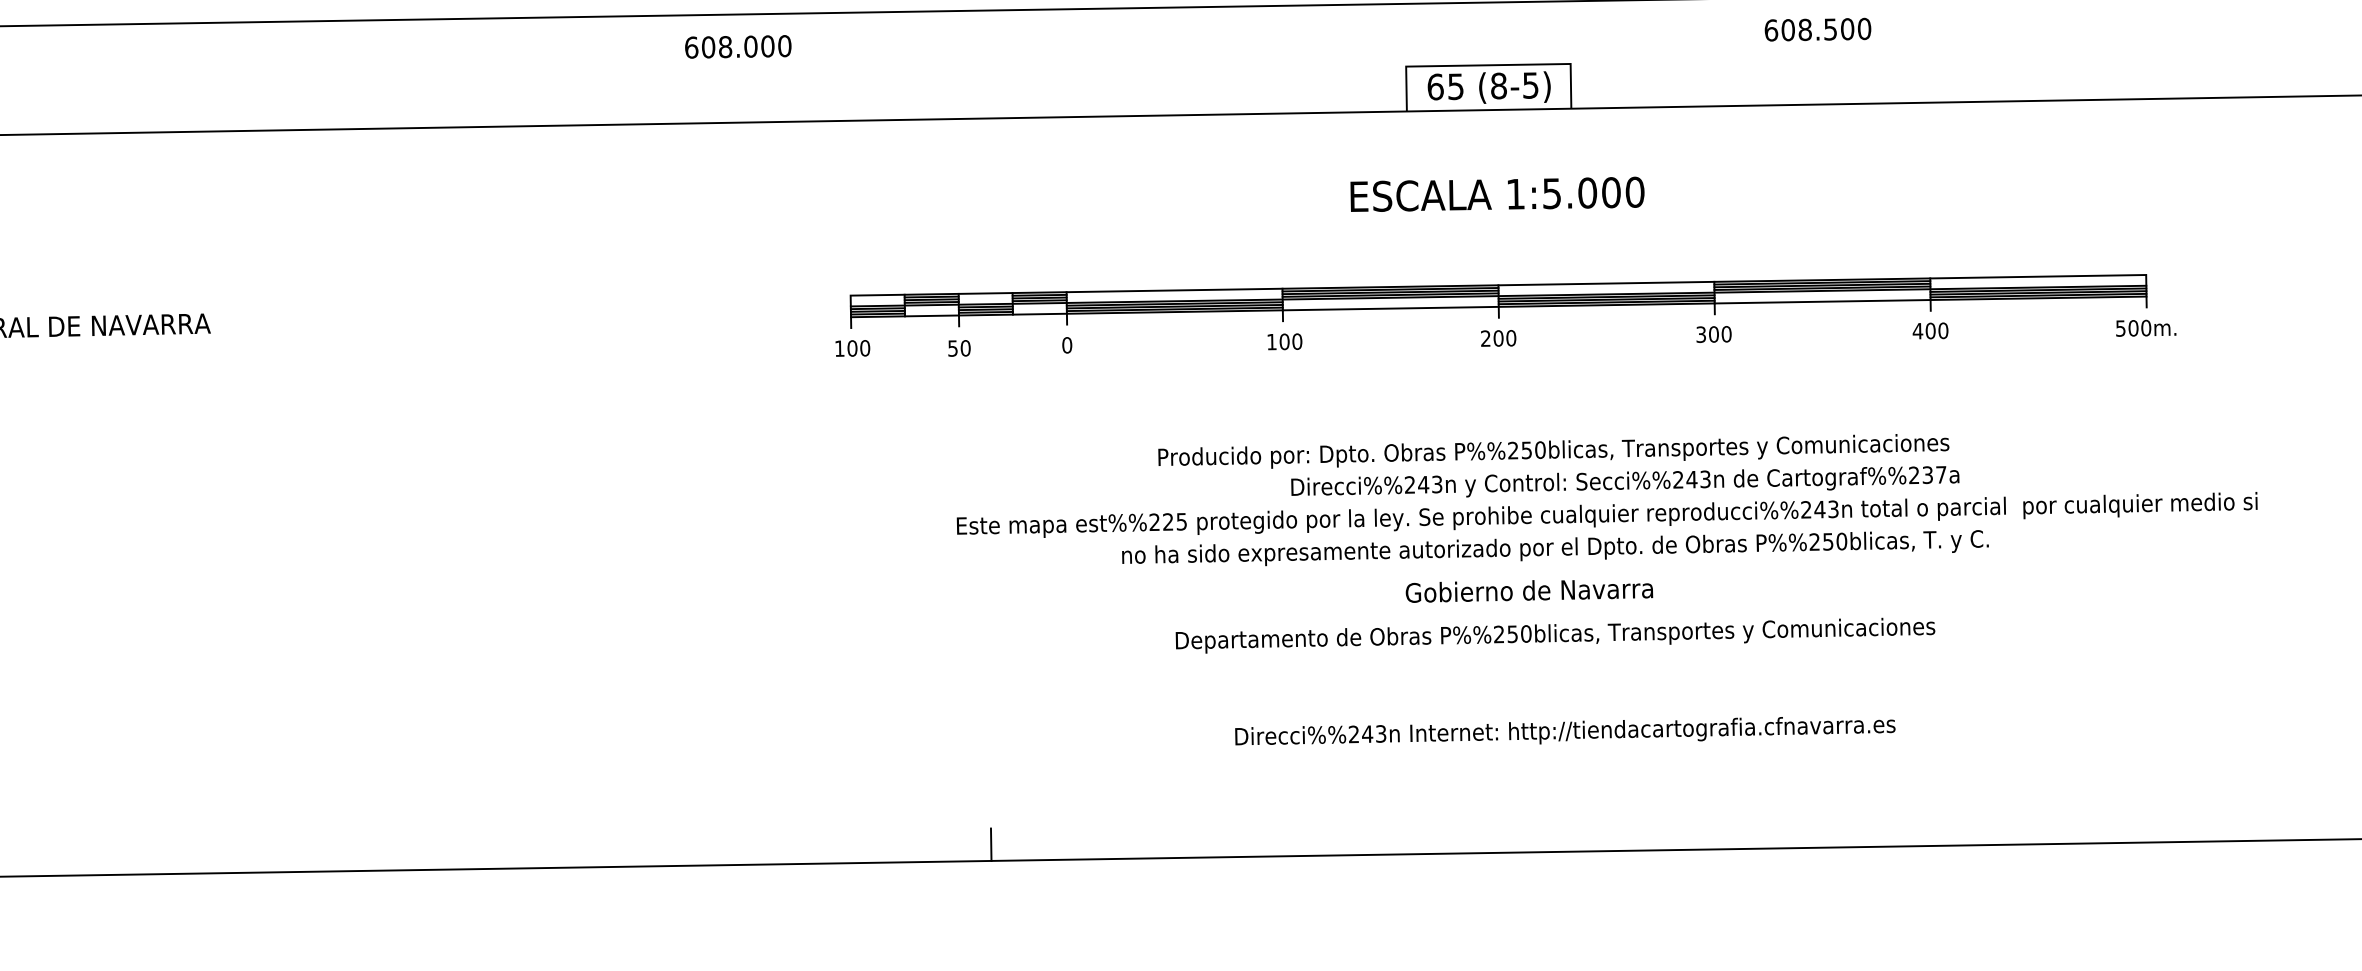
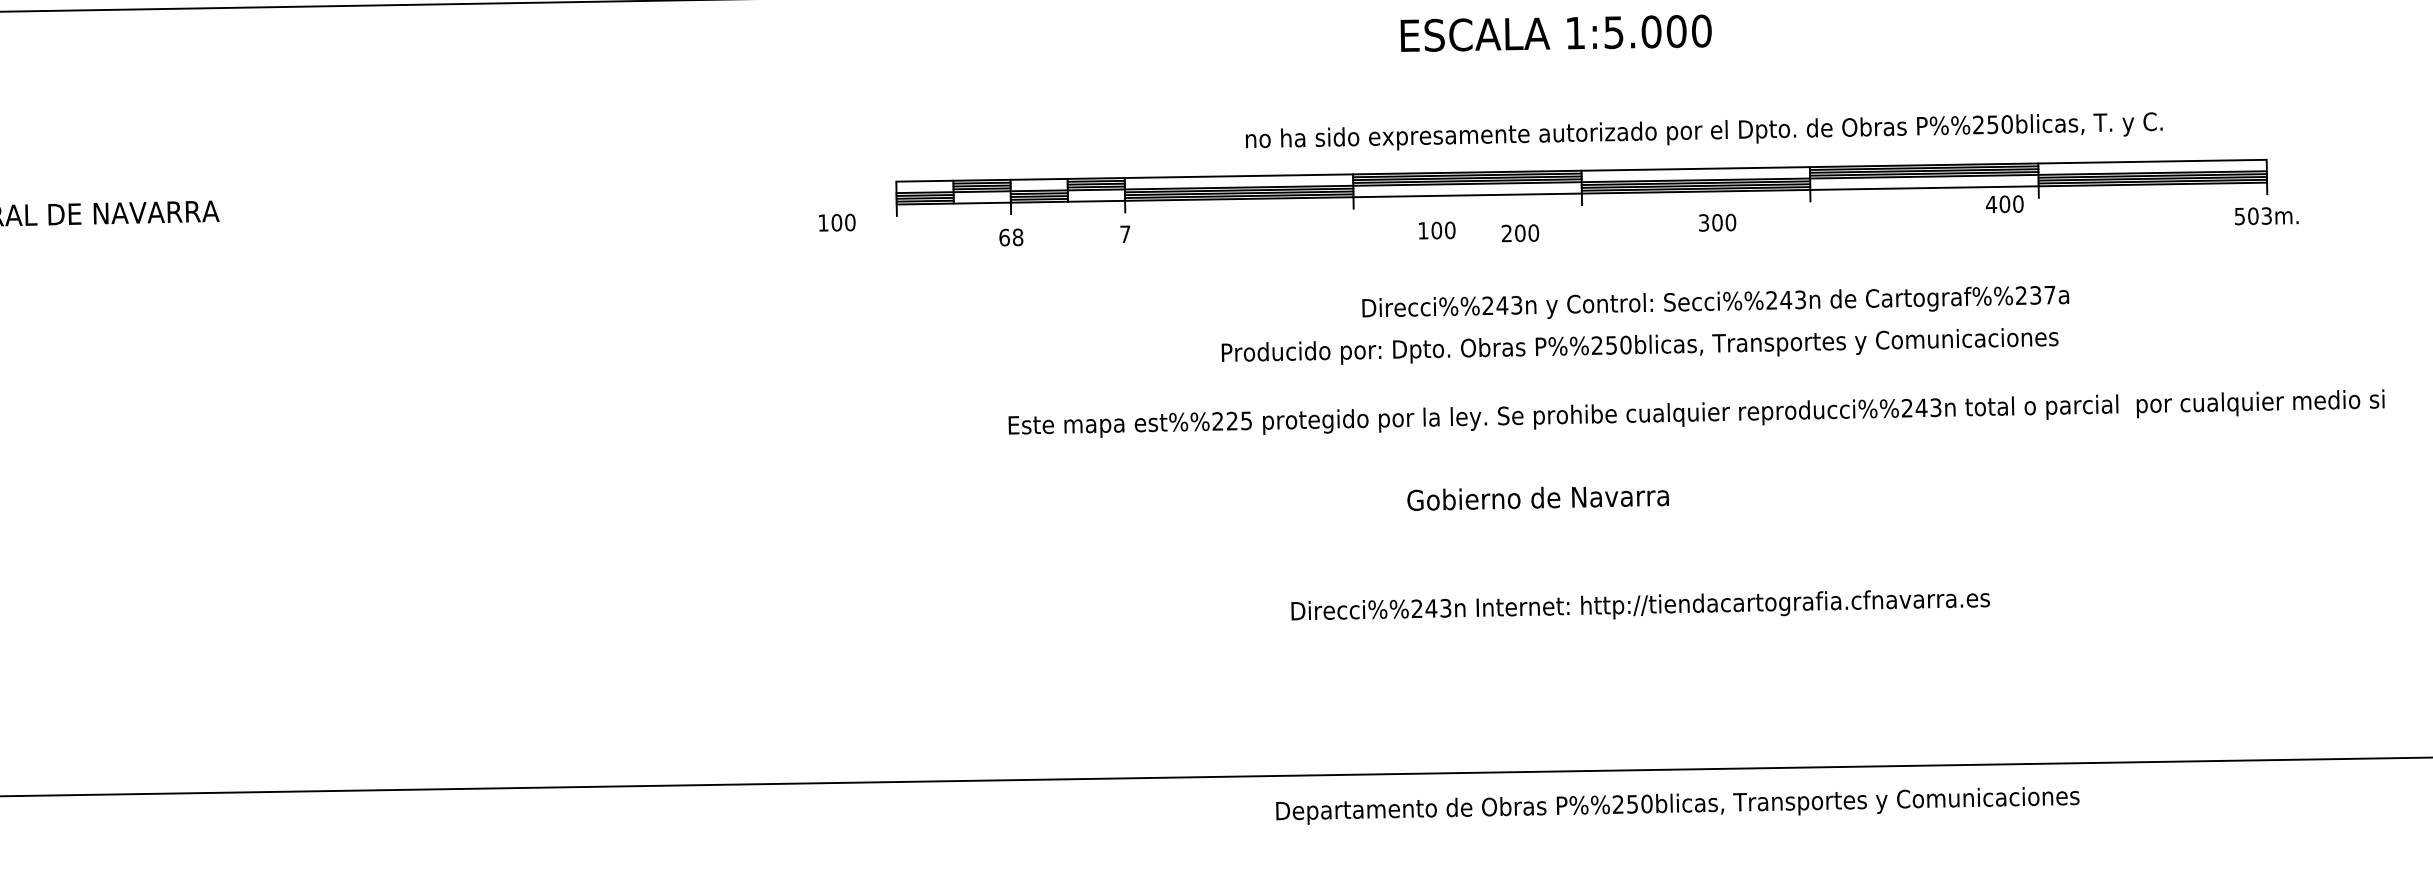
text: (1497, 193) -> (1556, 32), moved
text: (2146, 327) -> (2267, 215), 500m. -> 503m.
text: (1930, 330) -> (2004, 203), moved
text: (1713, 334) -> (1716, 222), moved
text: (1498, 338) -> (1520, 233), moved
text: (1284, 341) -> (1436, 230), moved
text: (1067, 345) -> (1125, 234), 0 -> 7
text: (852, 348) -> (836, 222), moved
text: (959, 348) -> (1011, 237), 50 -> 68
text: (1625, 481) -> (1715, 302), moved
text: (1555, 548) -> (1704, 131), moved
text: (1529, 591) -> (1538, 498), moved
text: (1555, 635) -> (1677, 805), moved
text: (1565, 731) -> (1640, 605), moved
line: (990, 844) -> (1044, 762), removed

